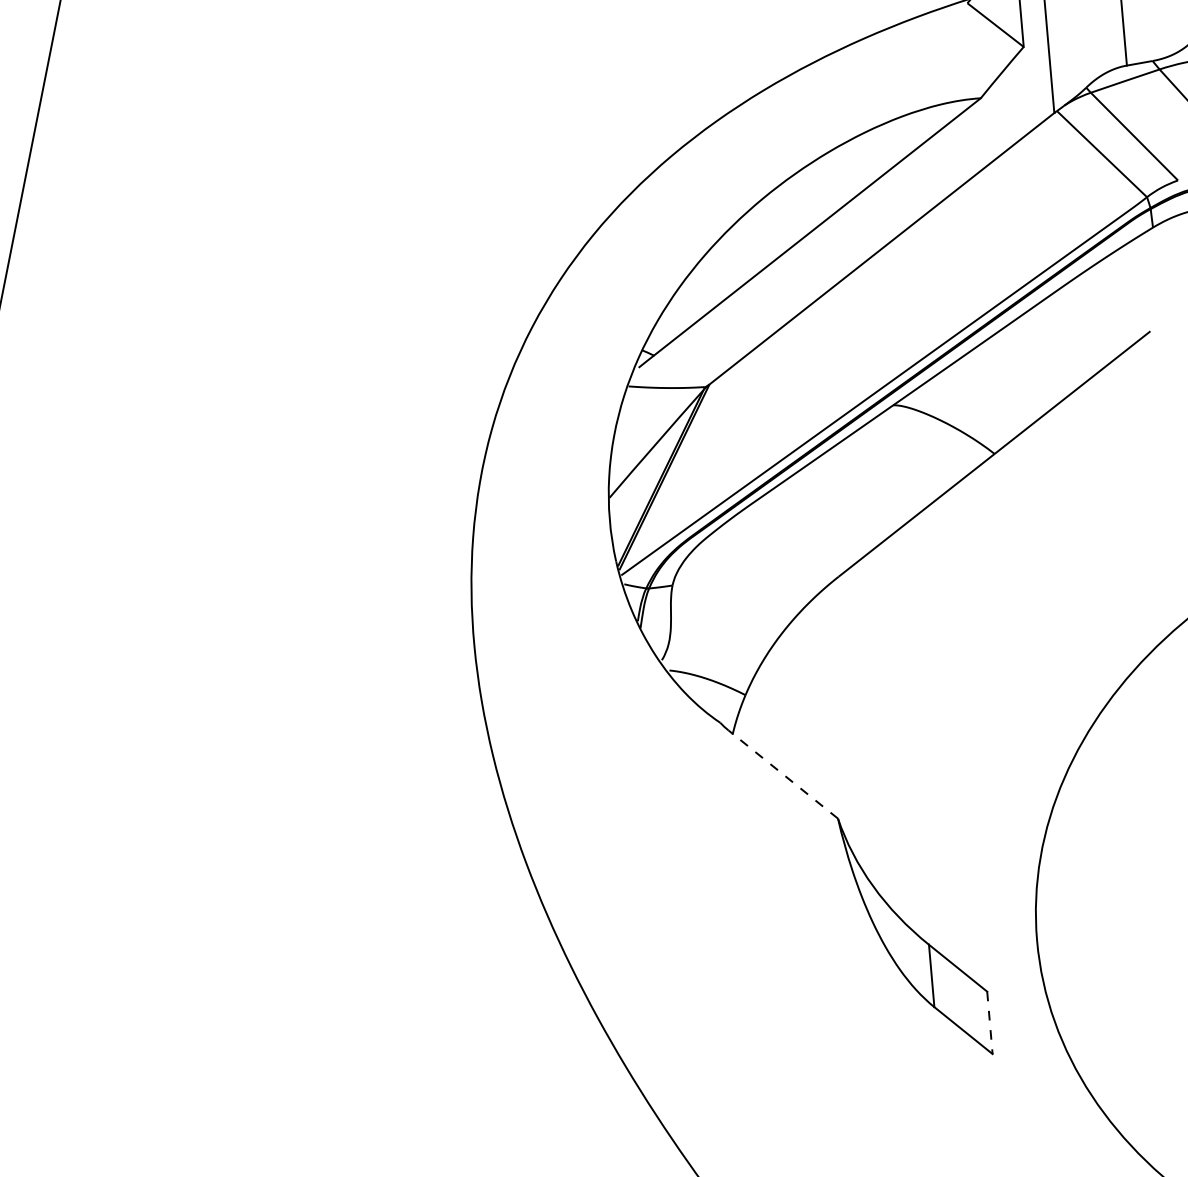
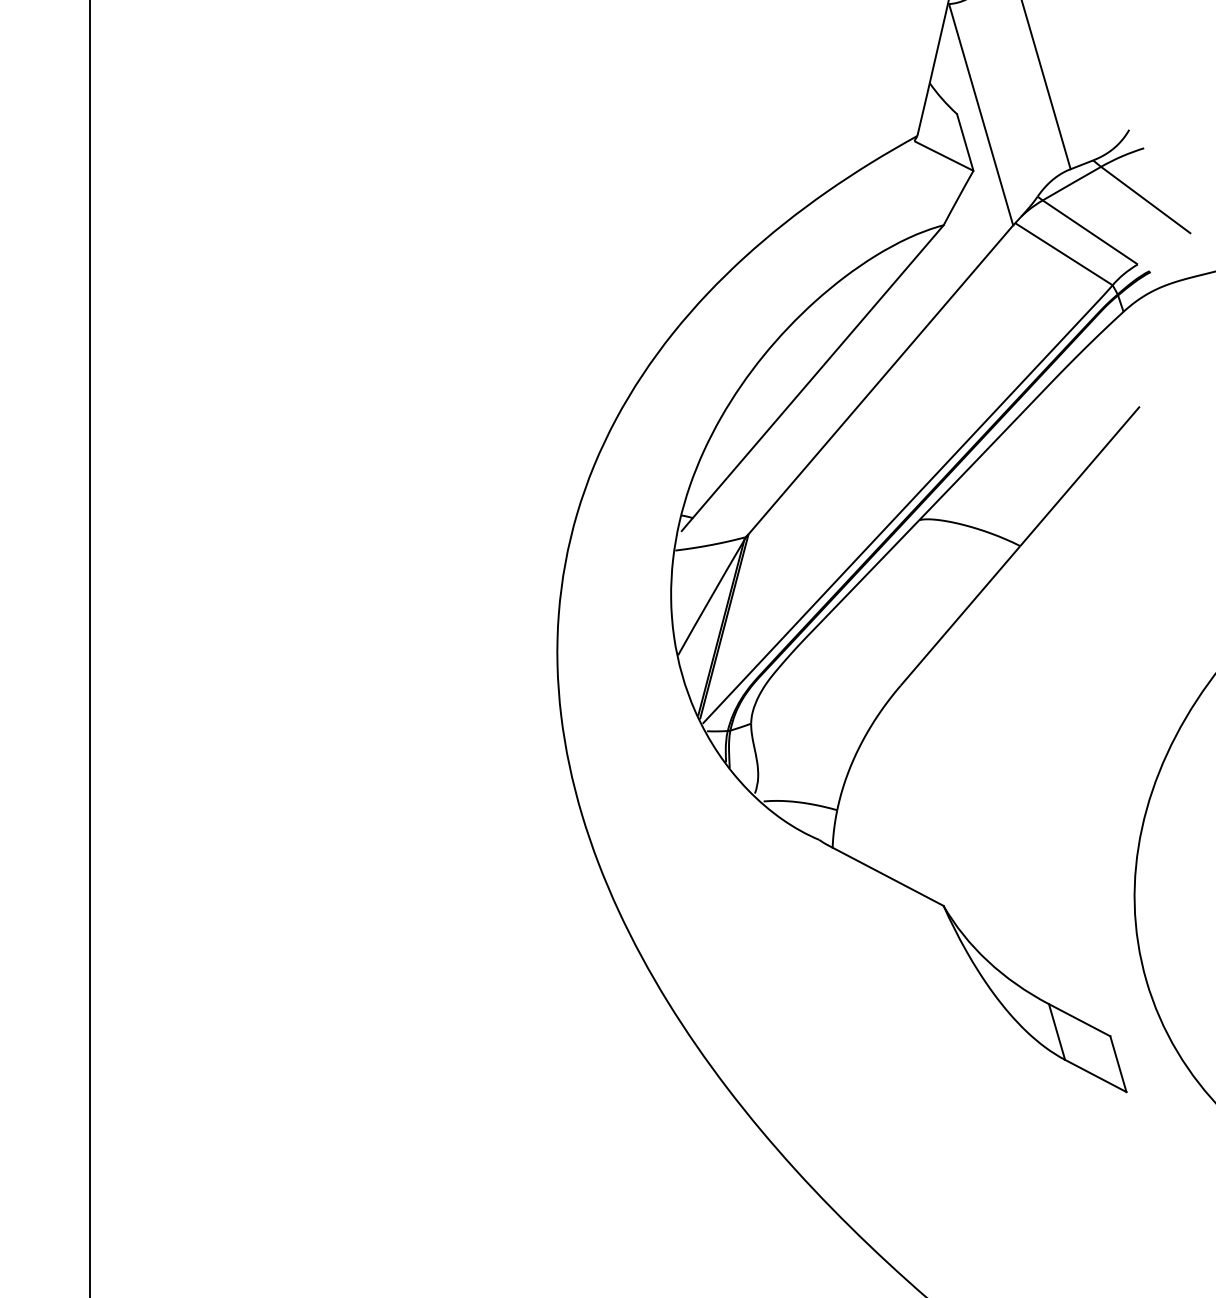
line: (782, 774) -> (885, 875), dashed -> solid
line: (989, 1023) -> (1118, 1064), dashed -> solid

